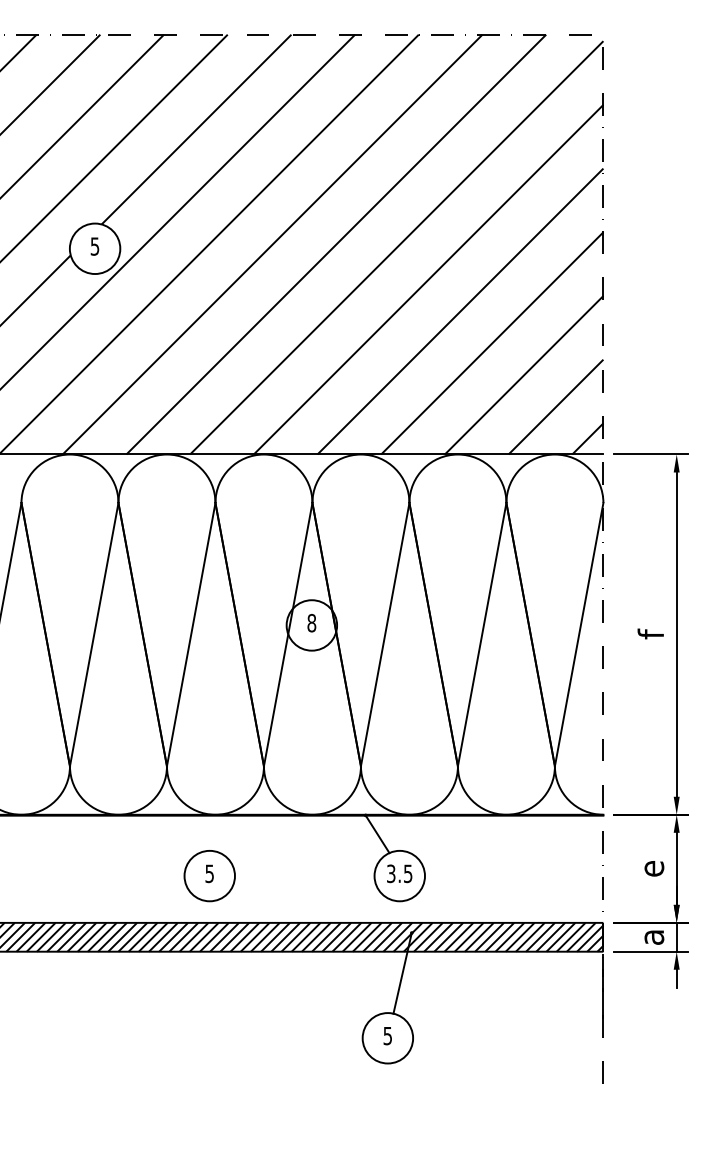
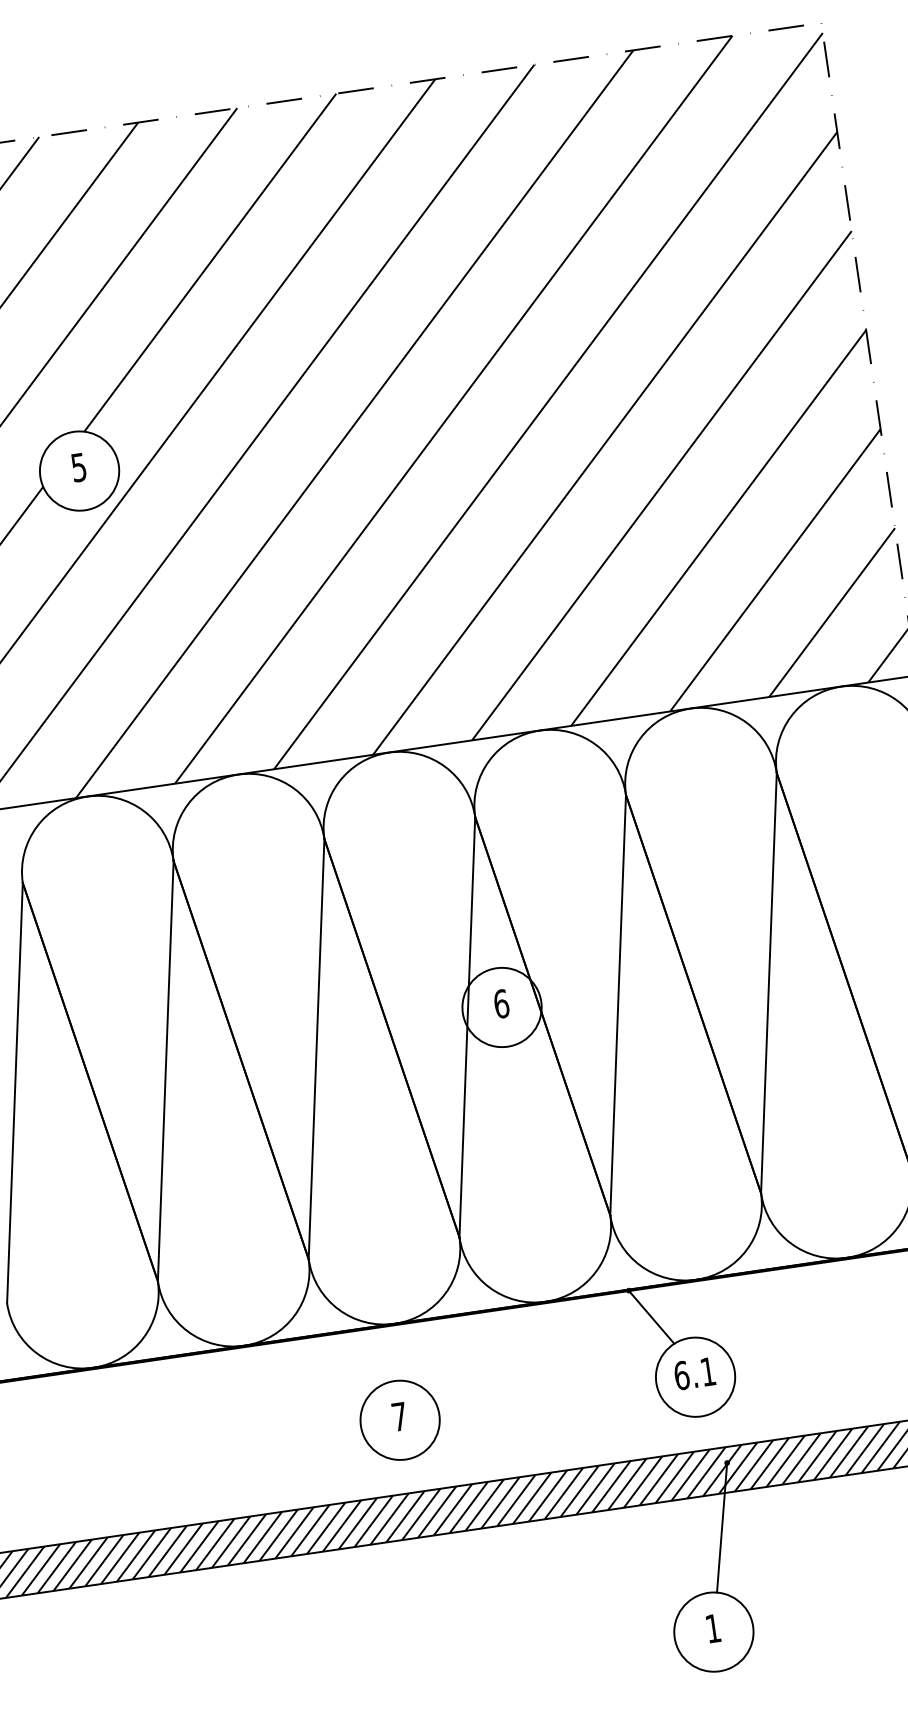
text: (311, 622) -> (500, 1002), 8 -> 6
text: (209, 873) -> (399, 1416), 5 -> 7
text: (399, 873) -> (694, 1373), 3.5 -> 6.1
text: (387, 1036) -> (712, 1629), 5 -> 1

